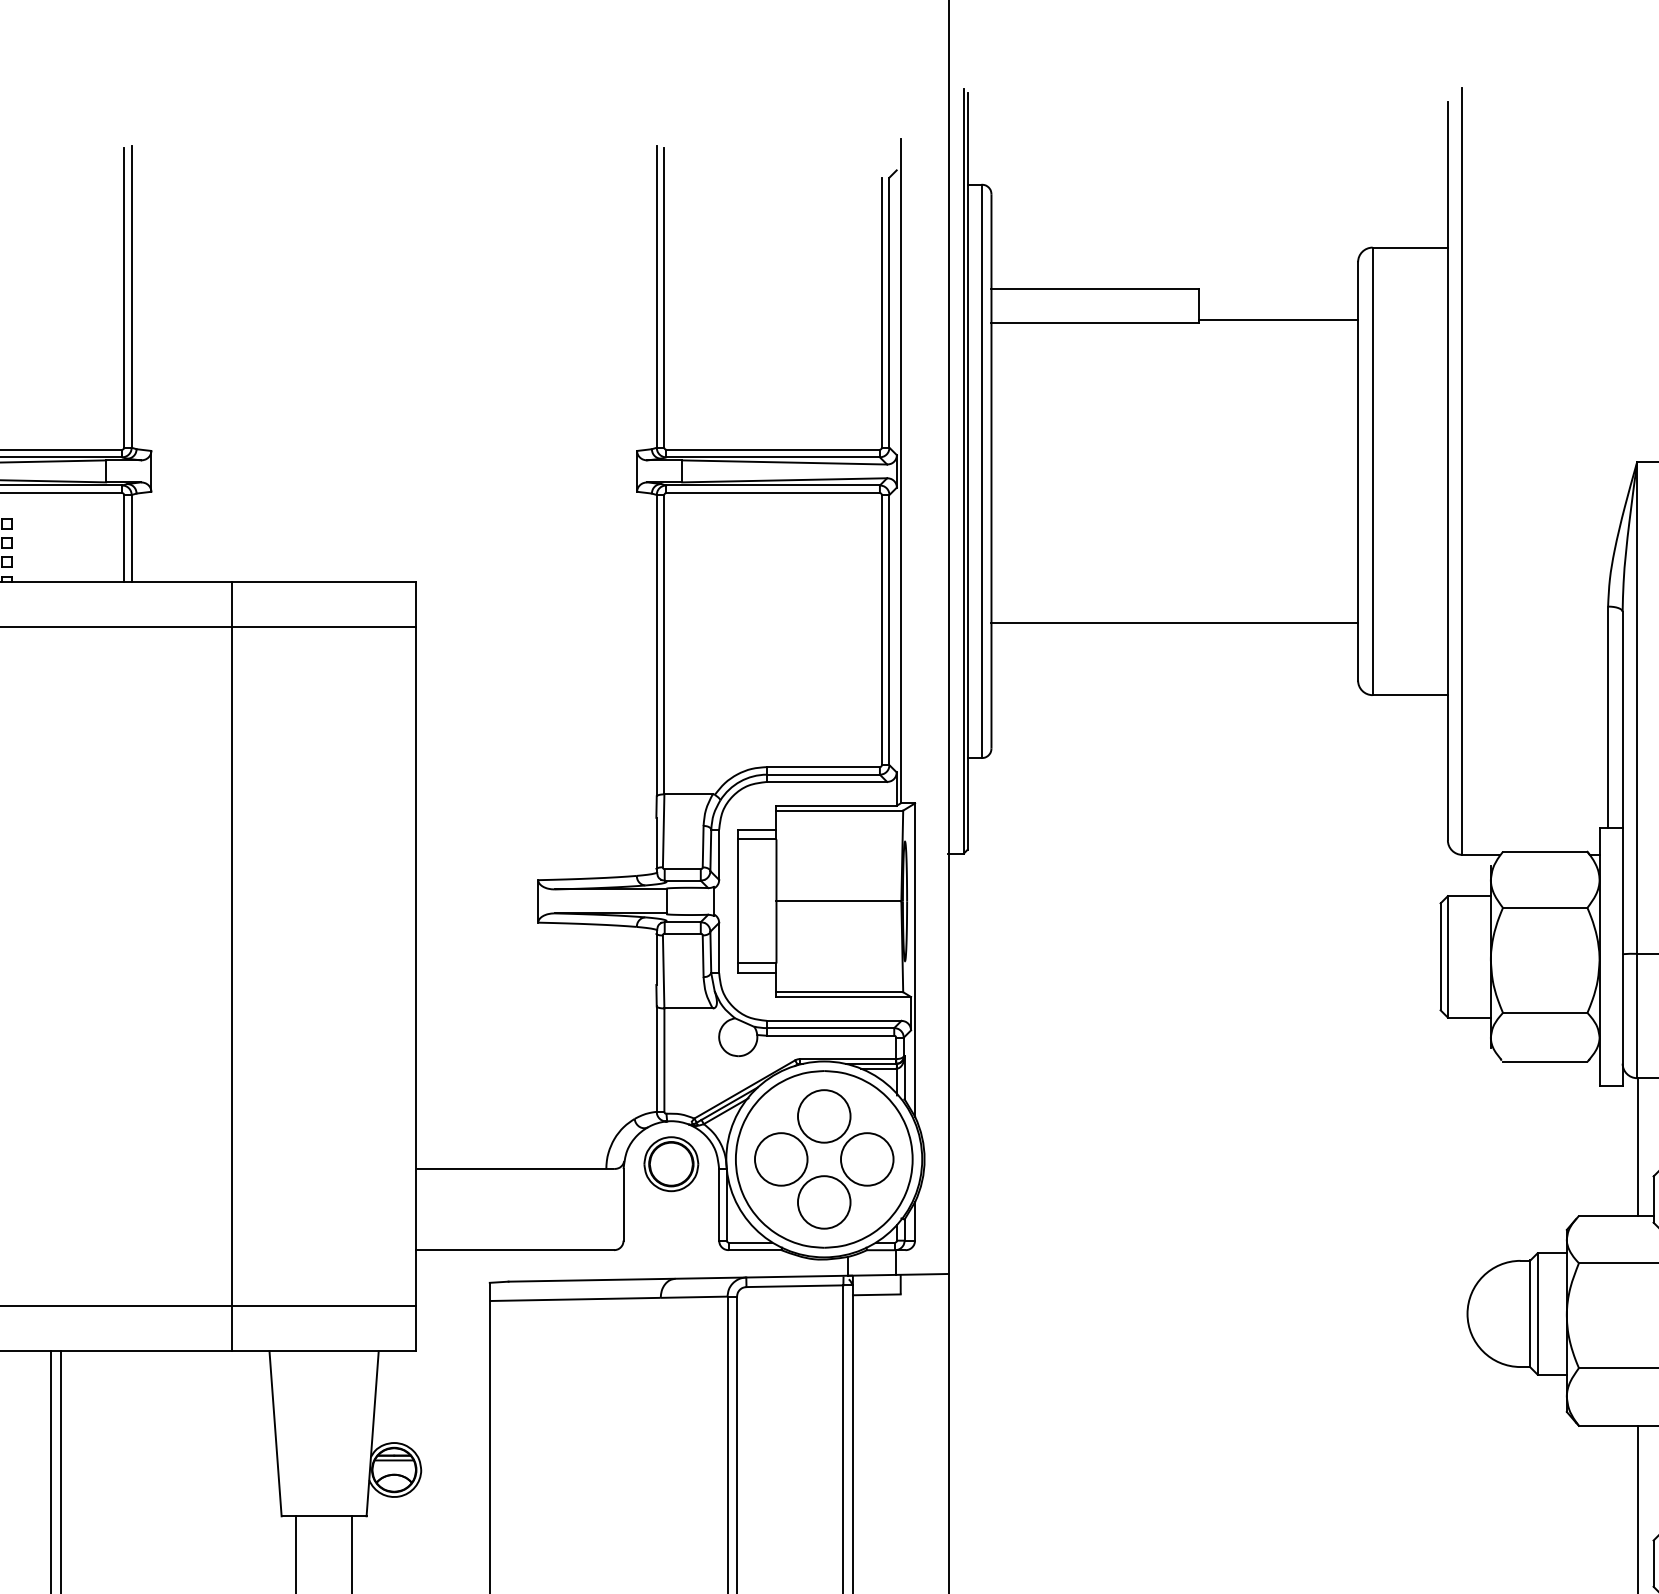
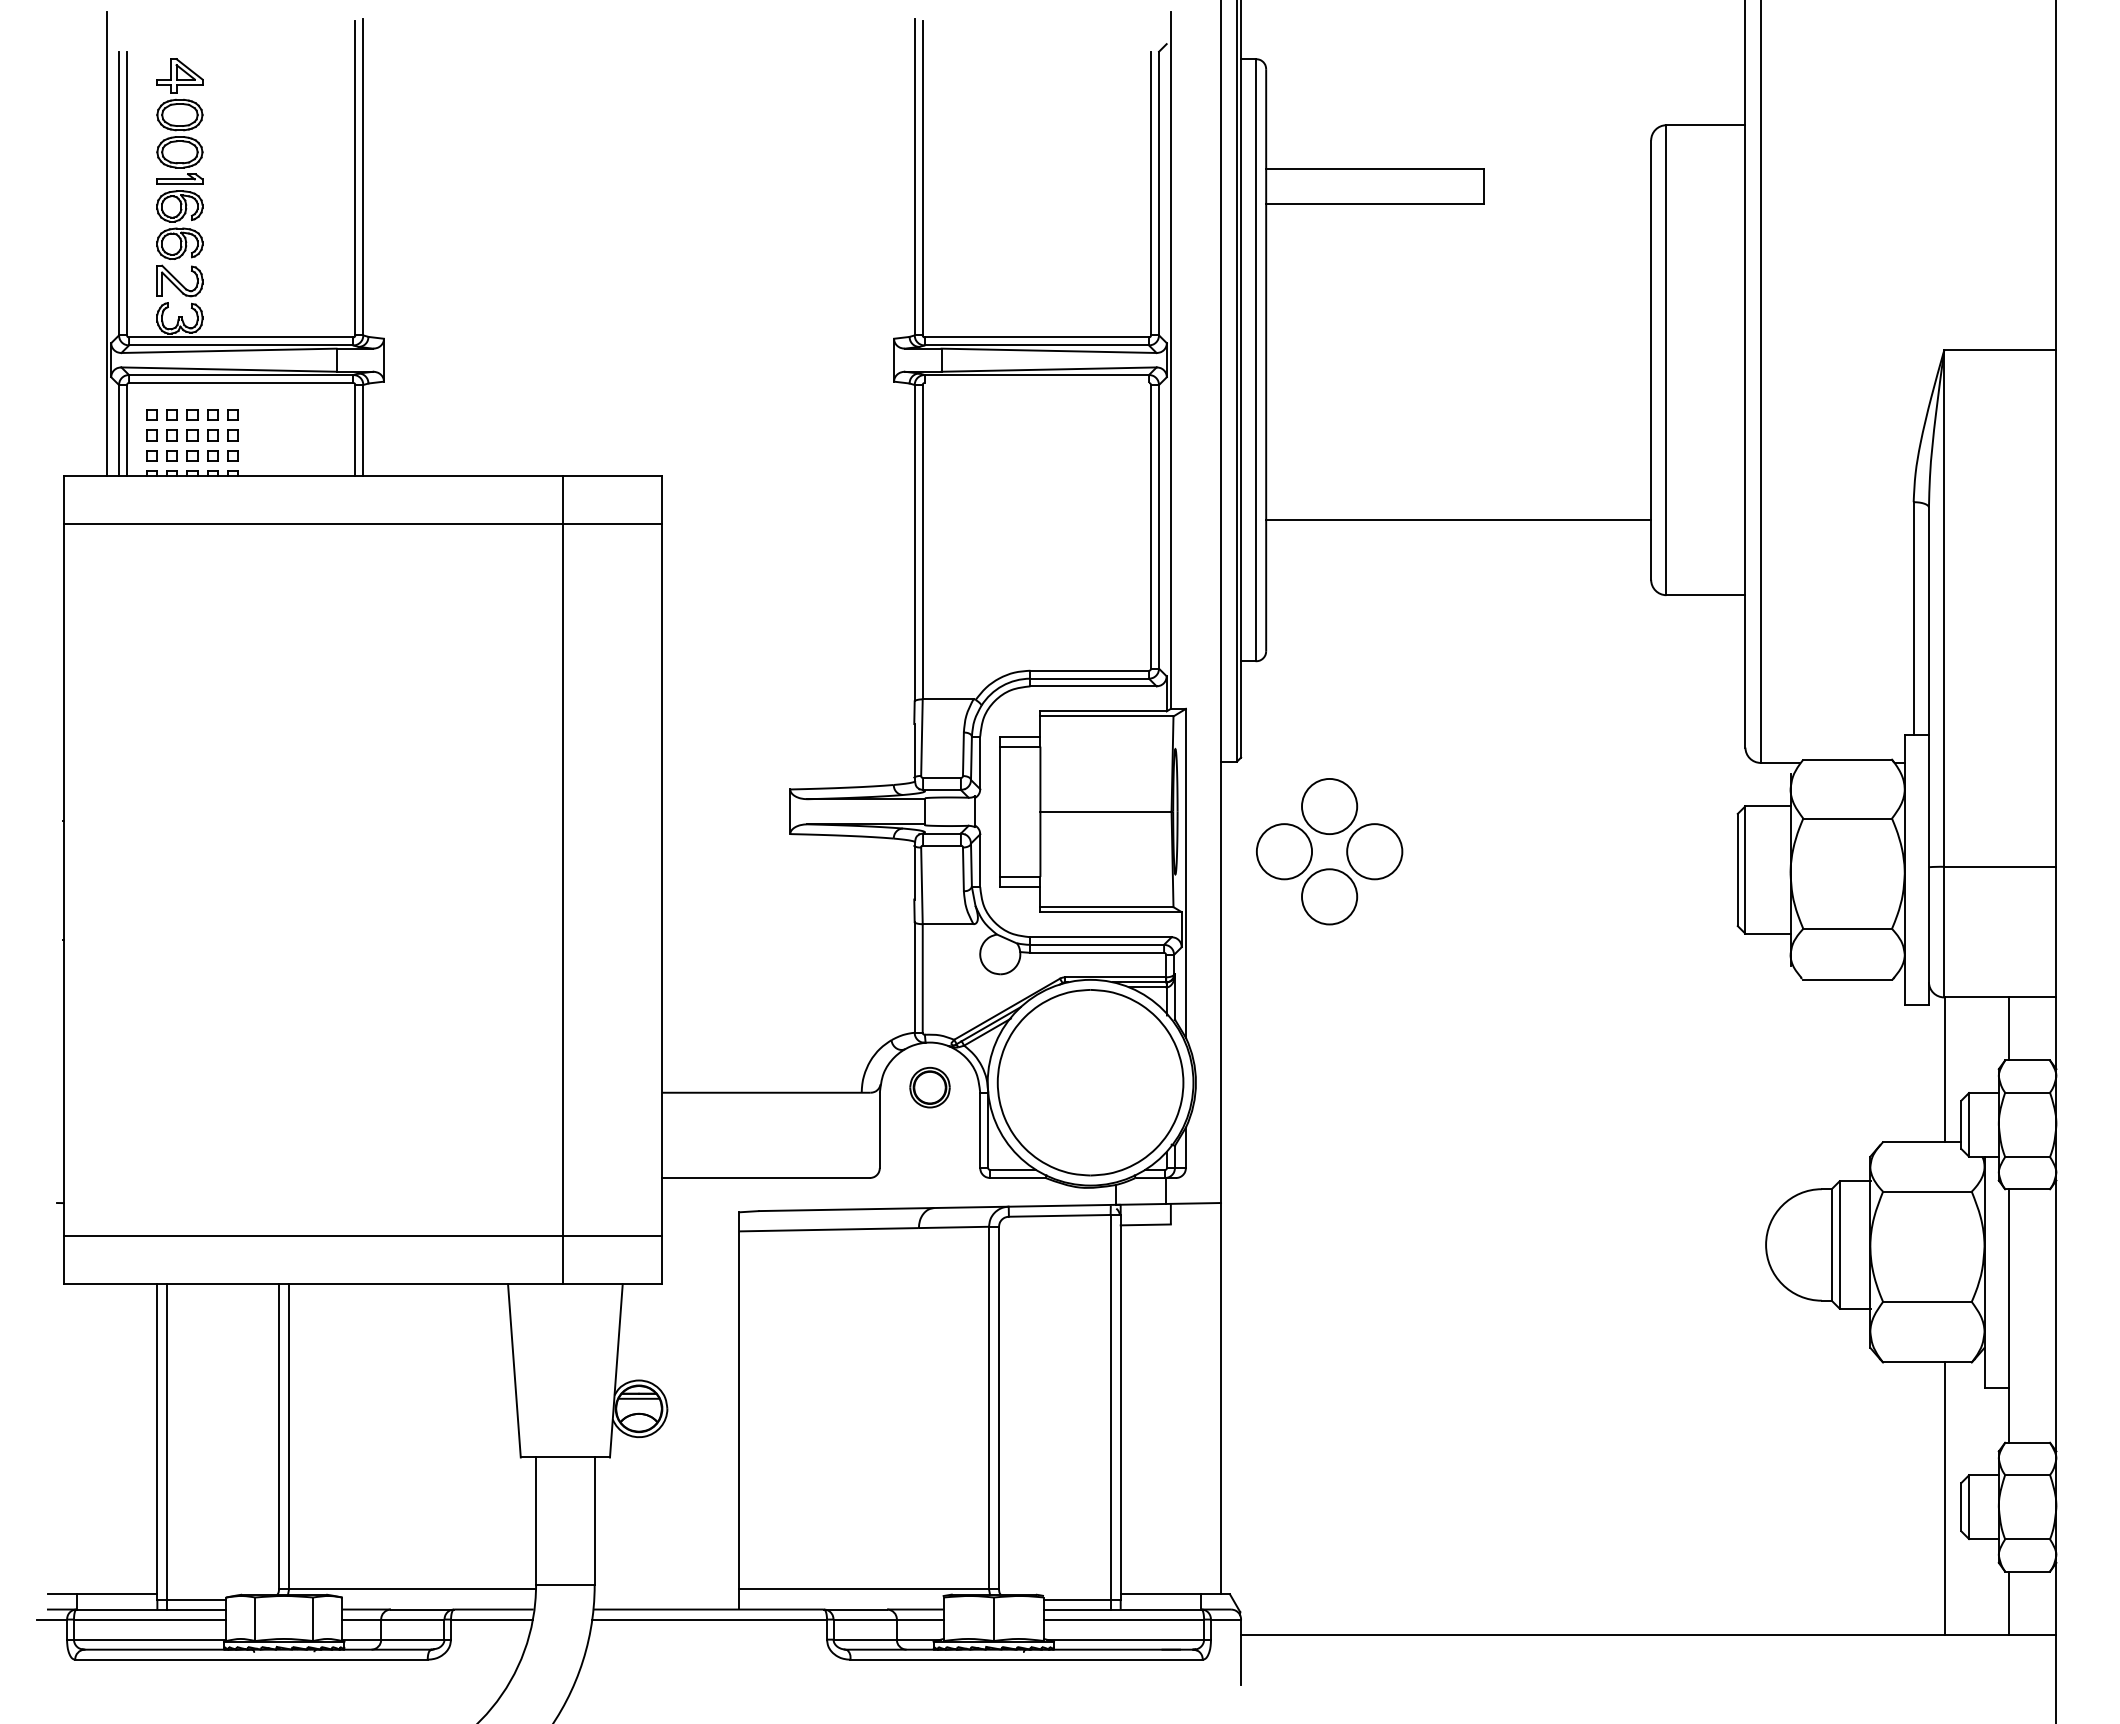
line: (1278, 319) -> (1567, 200), removed
line: (772, 493) -> (1036, 383), removed
line: (231, 966) -> (562, 880), moved
part: (824, 1143) -> (1329, 834), moved
part: (670, 1163) -> (929, 1087), size x0.7

